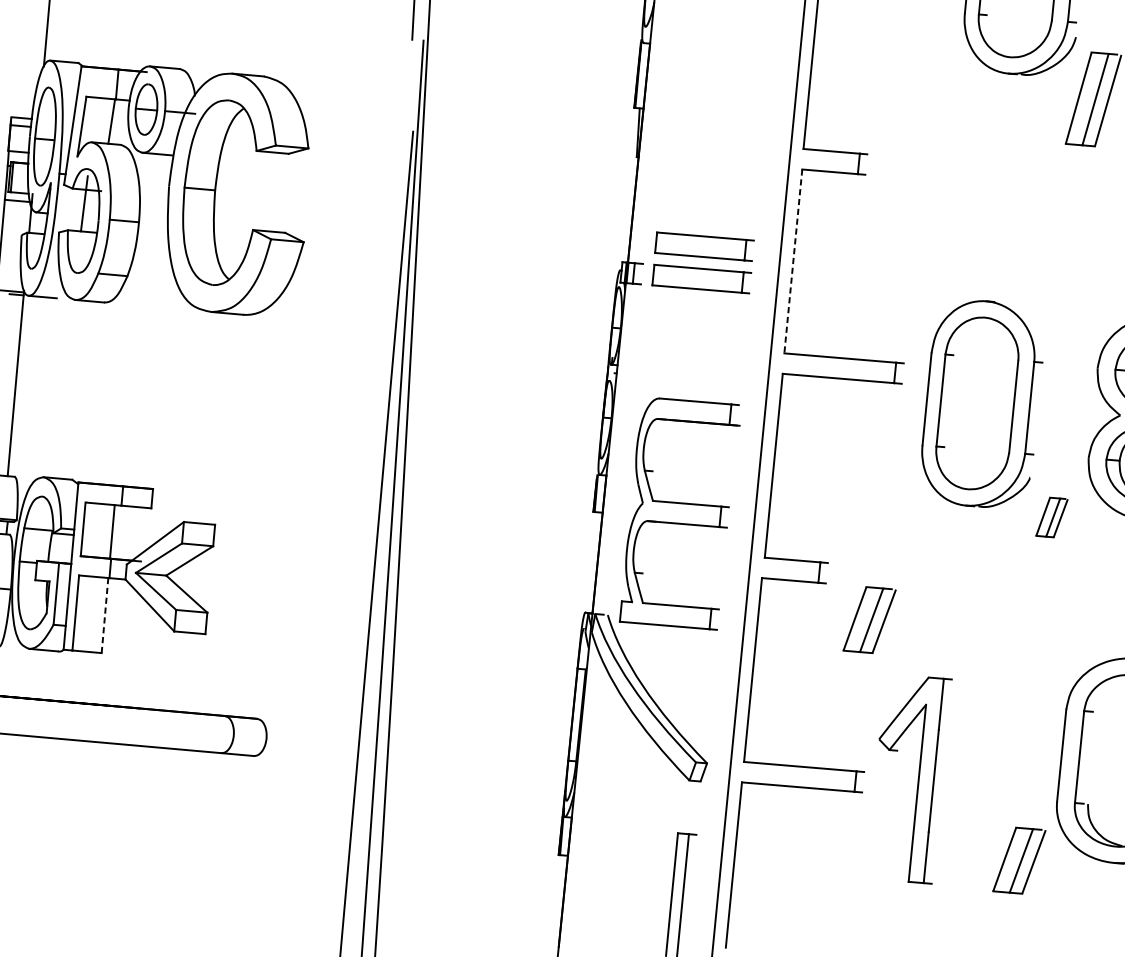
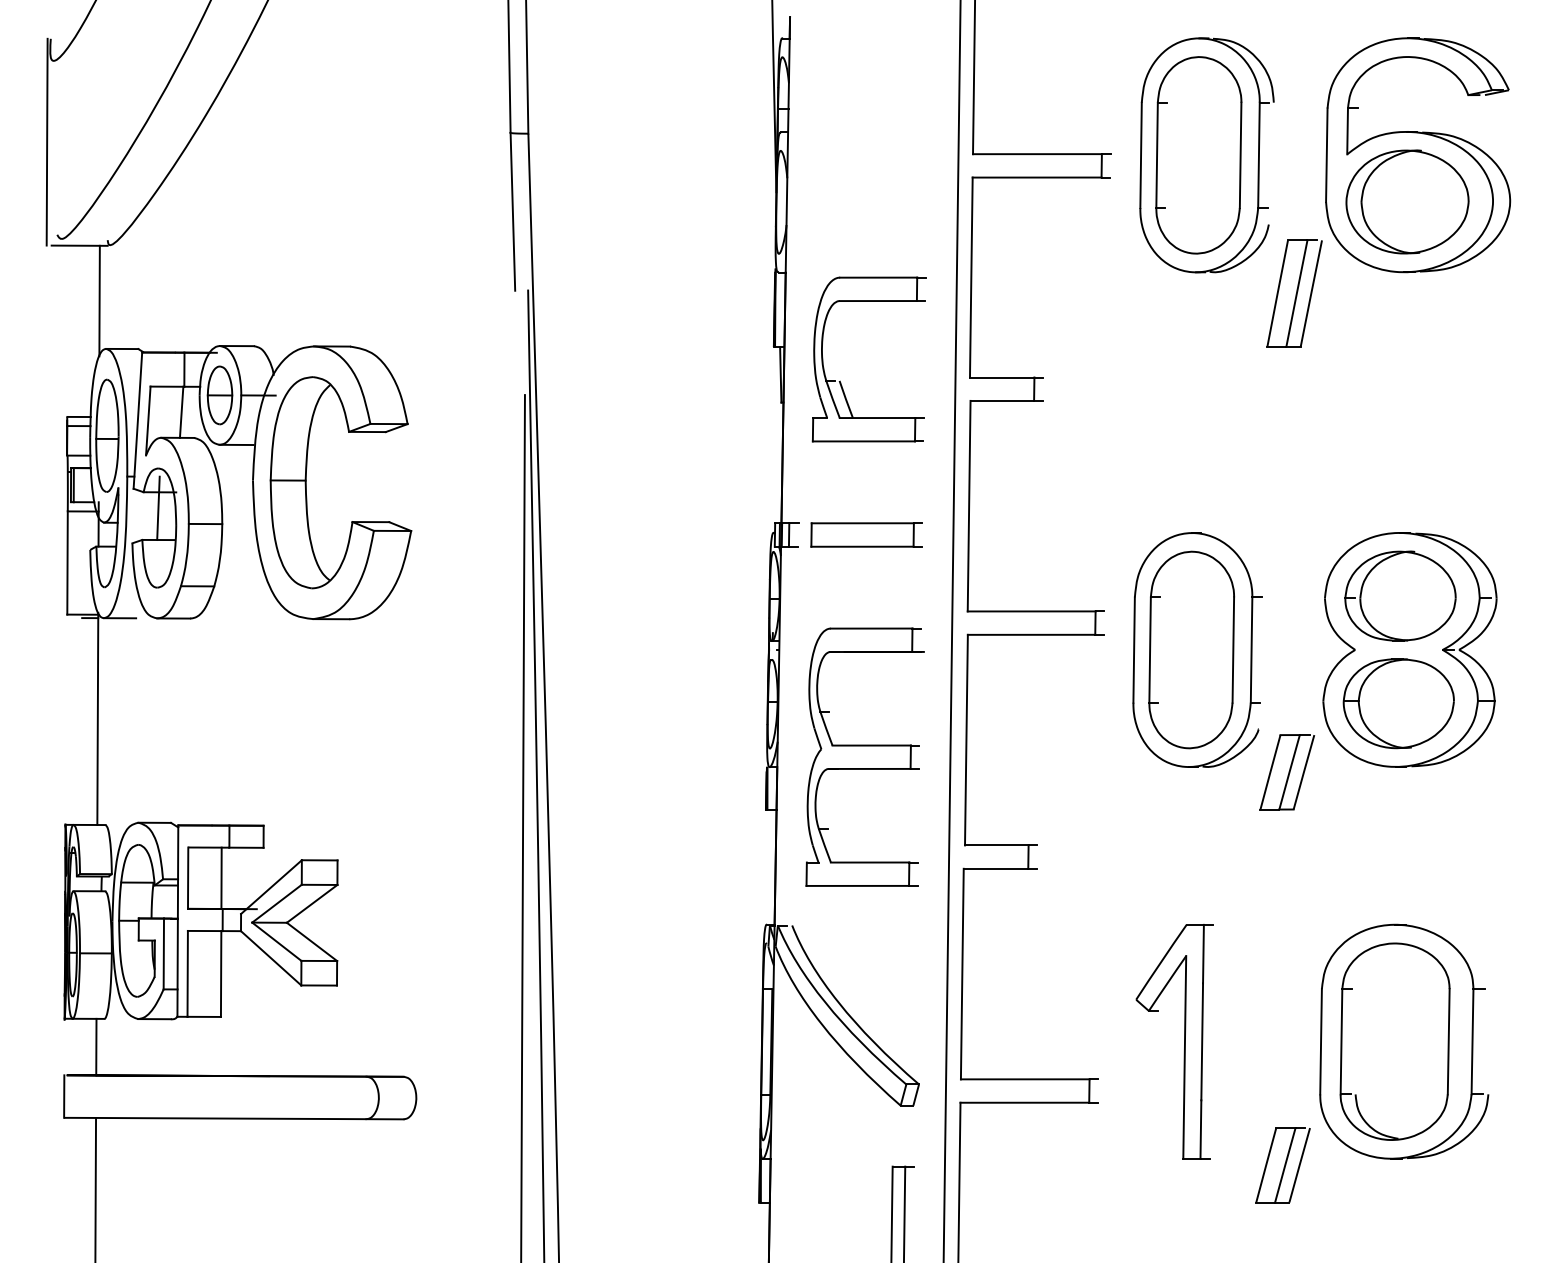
part: (690, 142) -> (840, 380), added
part: (704, 246) -> (866, 497), removed
line: (793, 261) -> (969, 506), dashed -> solid
part: (680, 512) -> (864, 756), moved
part: (1052, 517) -> (1287, 772), size x1.67
line: (105, 616) -> (221, 974), dashed -> solid
part: (869, 620) -> (1089, 906), removed
part: (918, 779) -> (1184, 1041), moved

